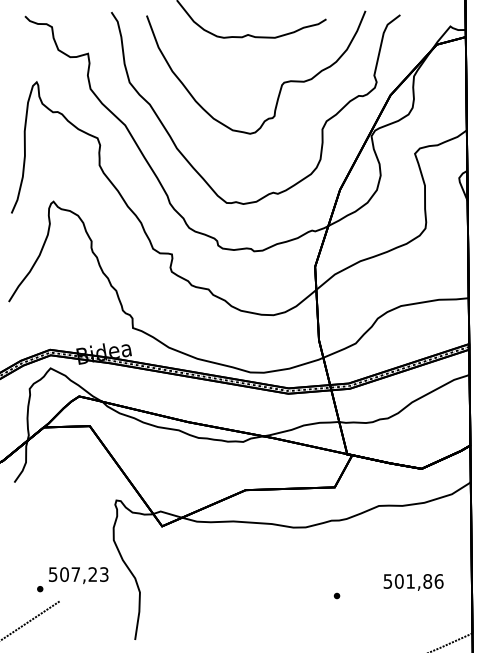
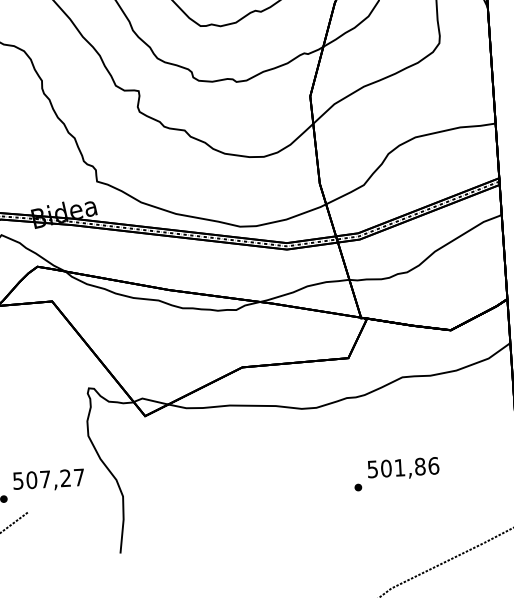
text: (104, 574) -> (79, 477), 507,23 -> 507,27
text: (413, 582) -> (403, 468), moved

